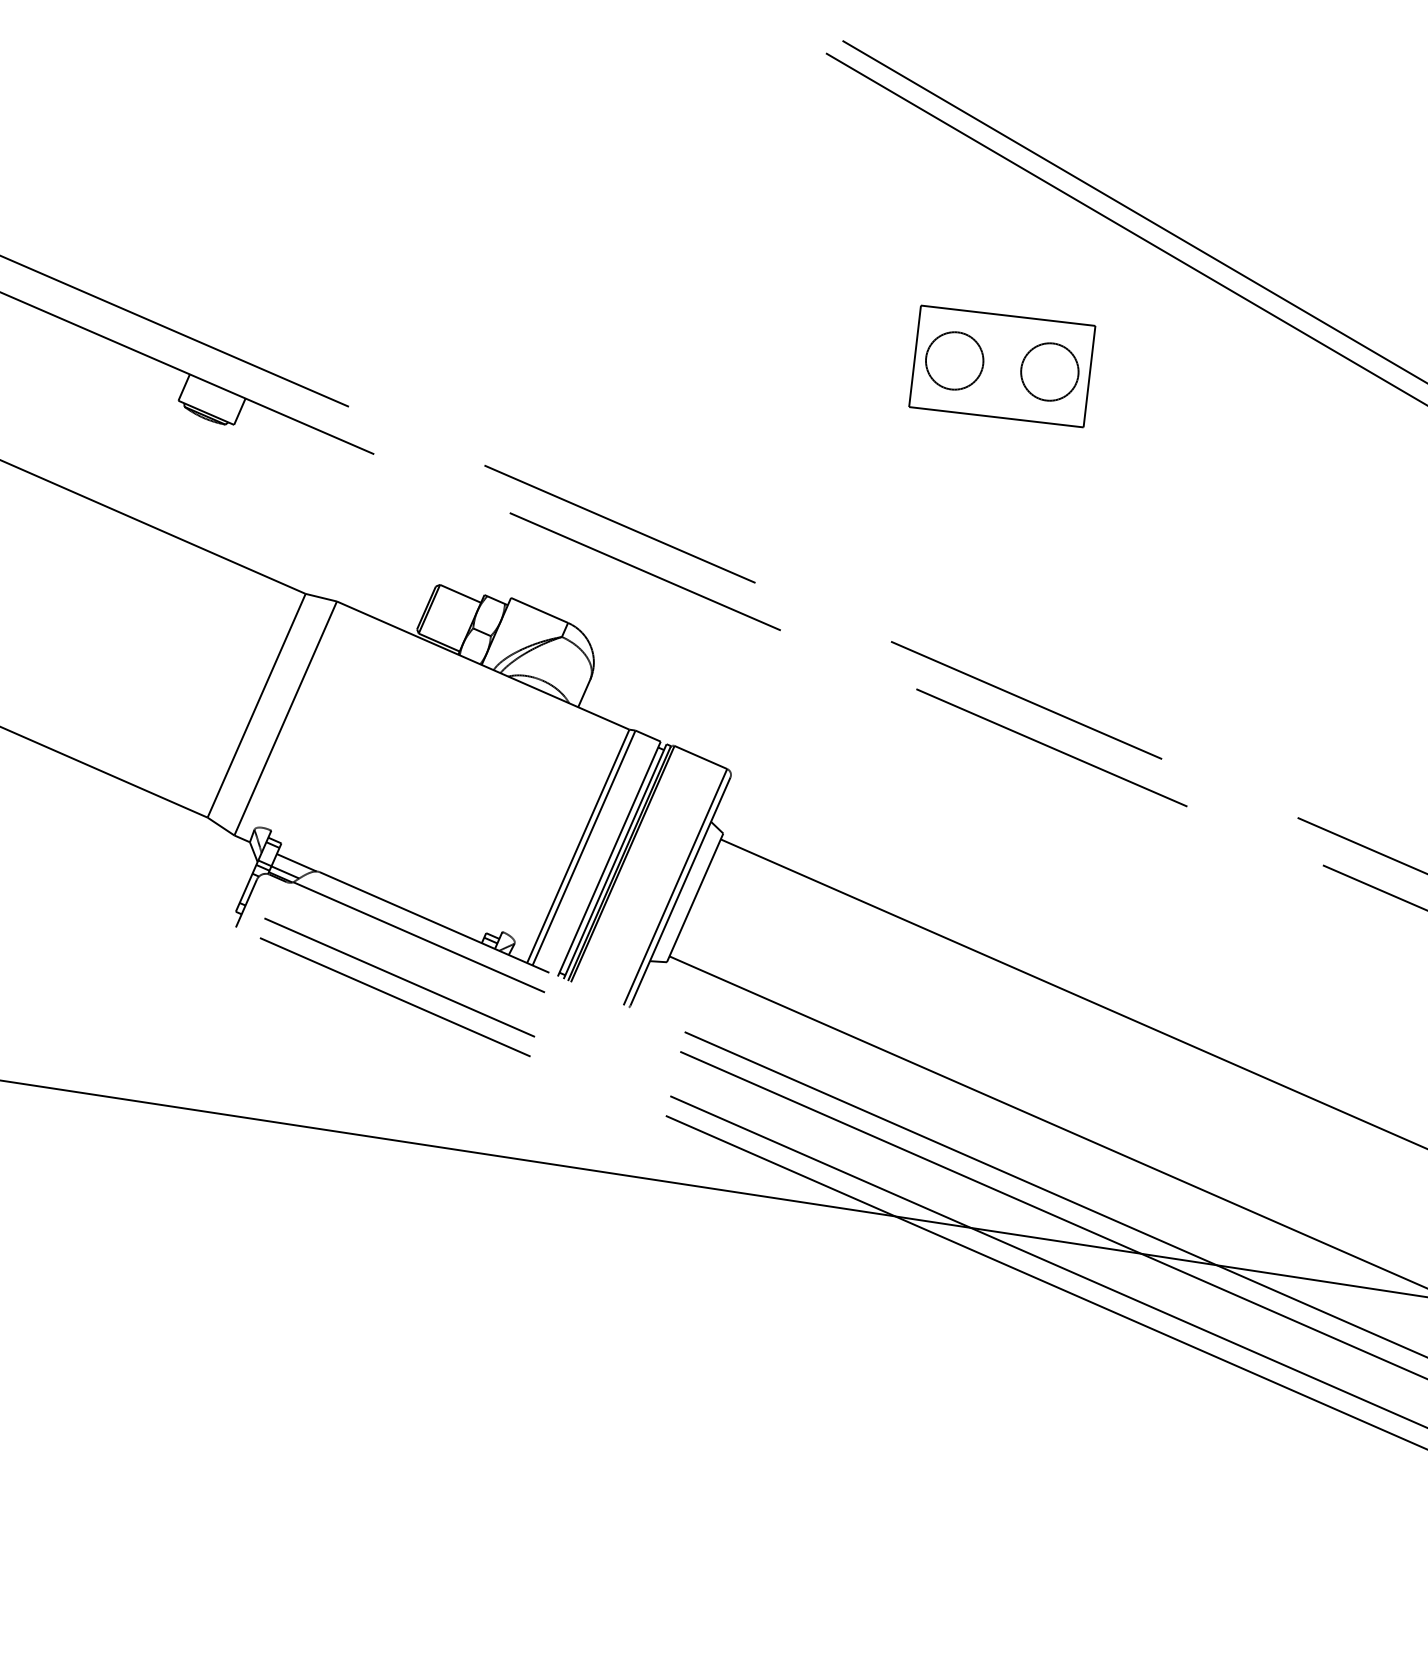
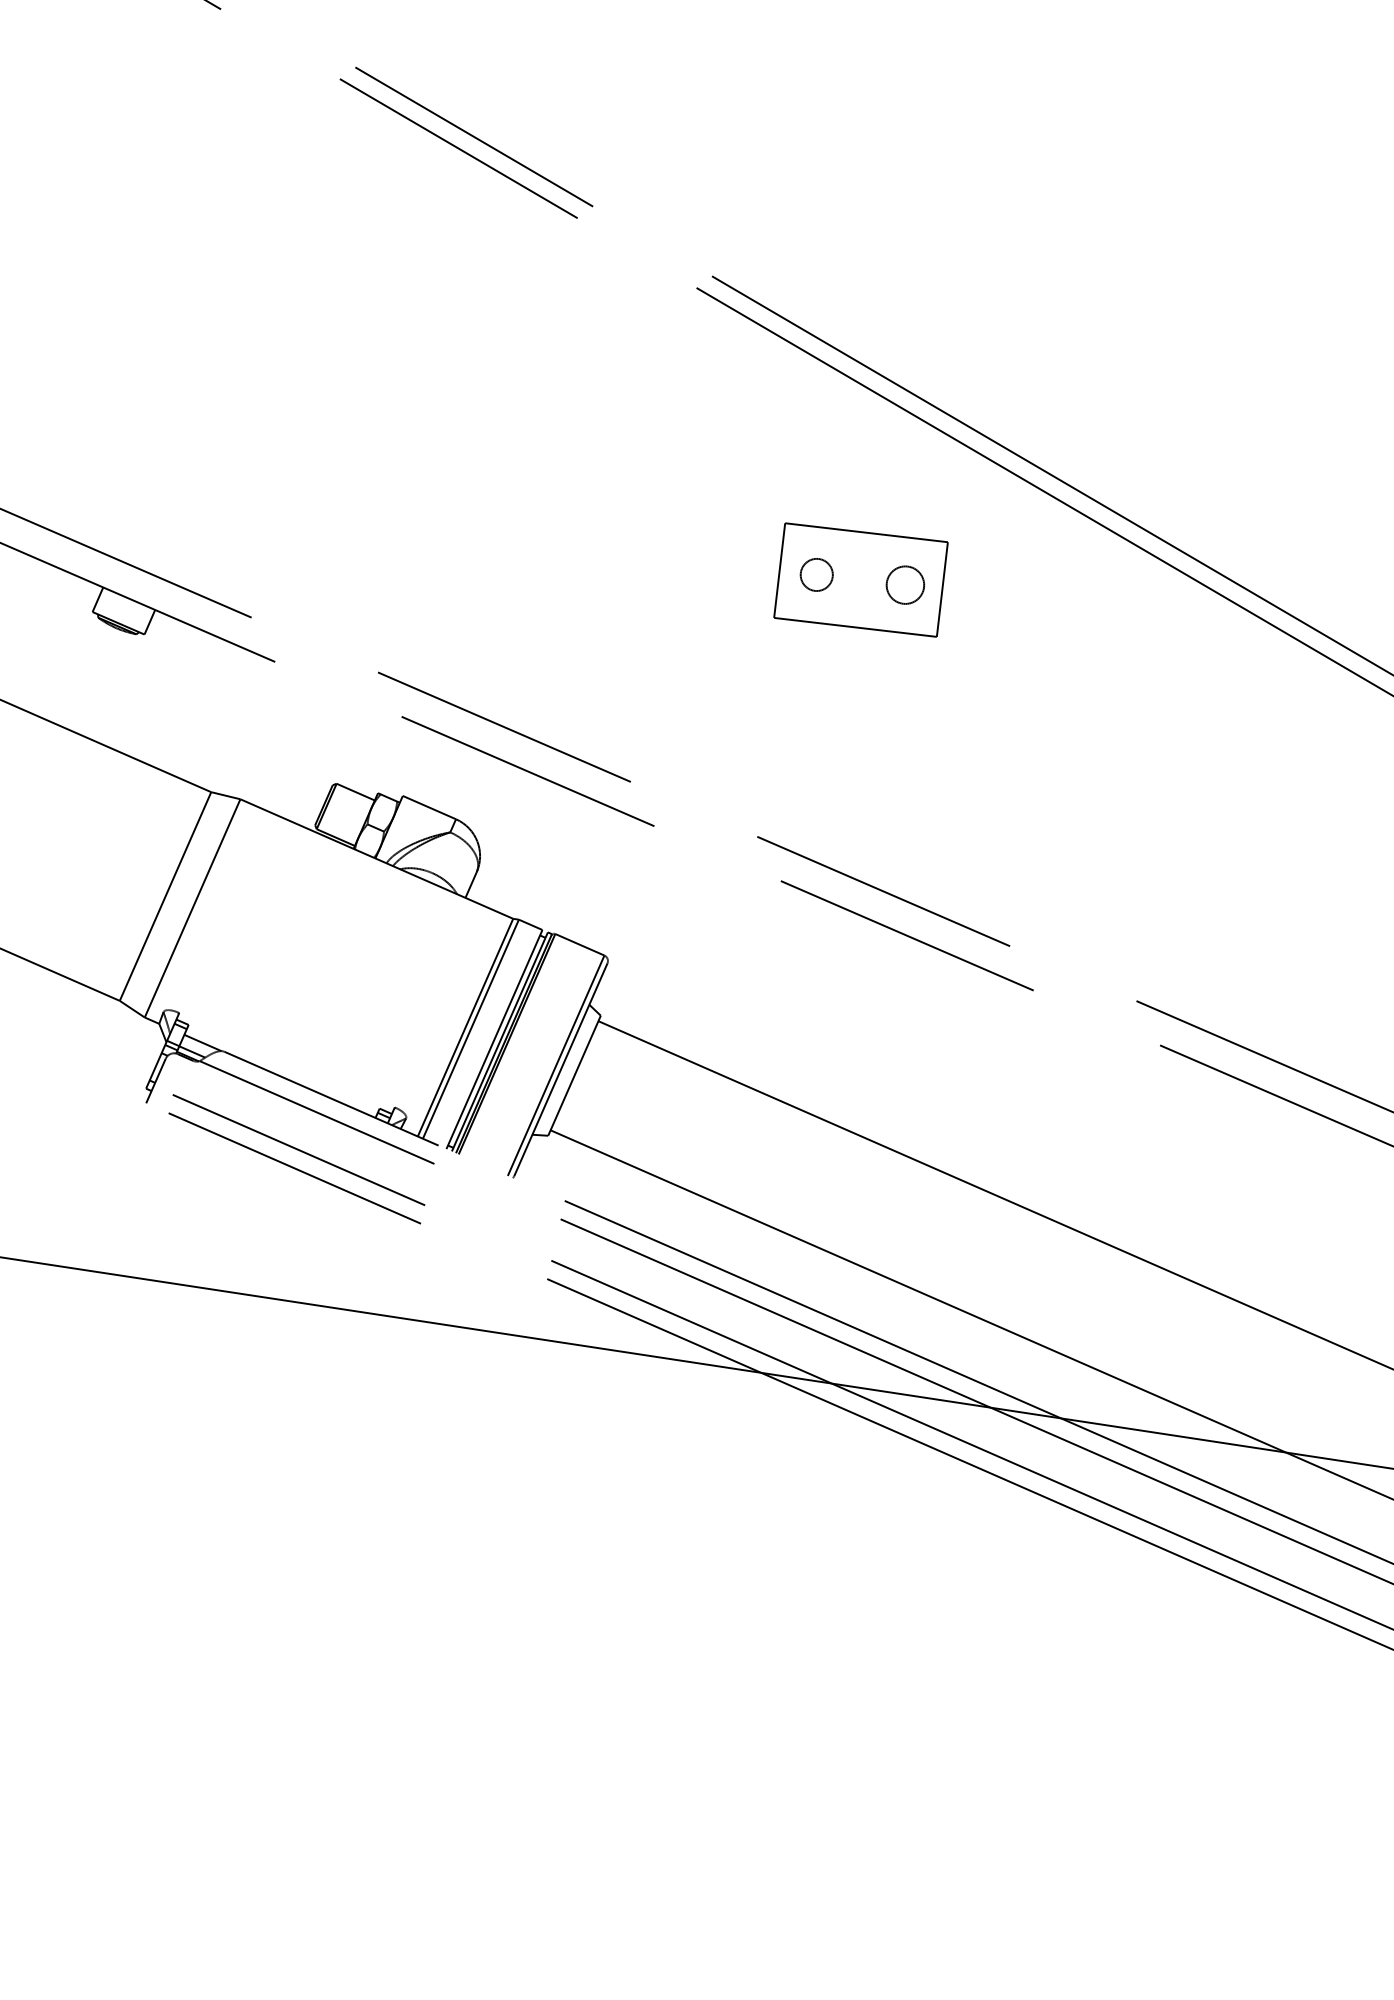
circle: (954, 360) -> (816, 574), size x0.6
circle: (1049, 371) -> (905, 584), size x0.7

